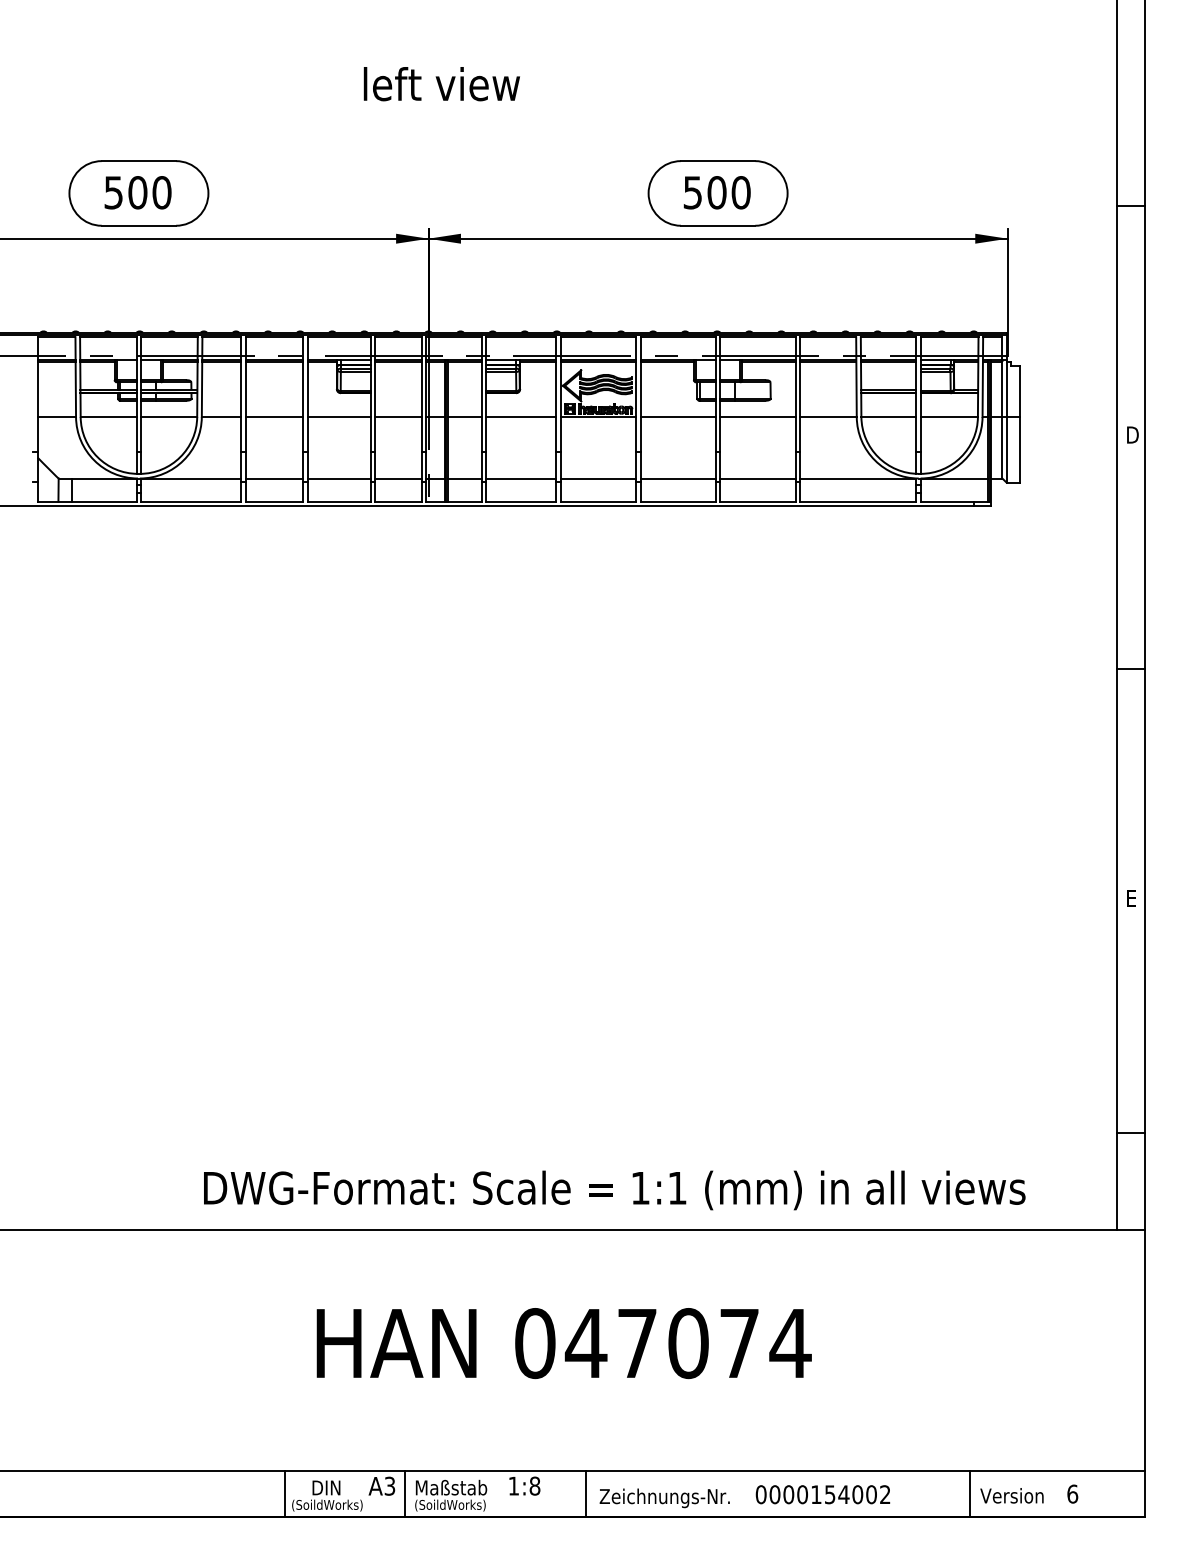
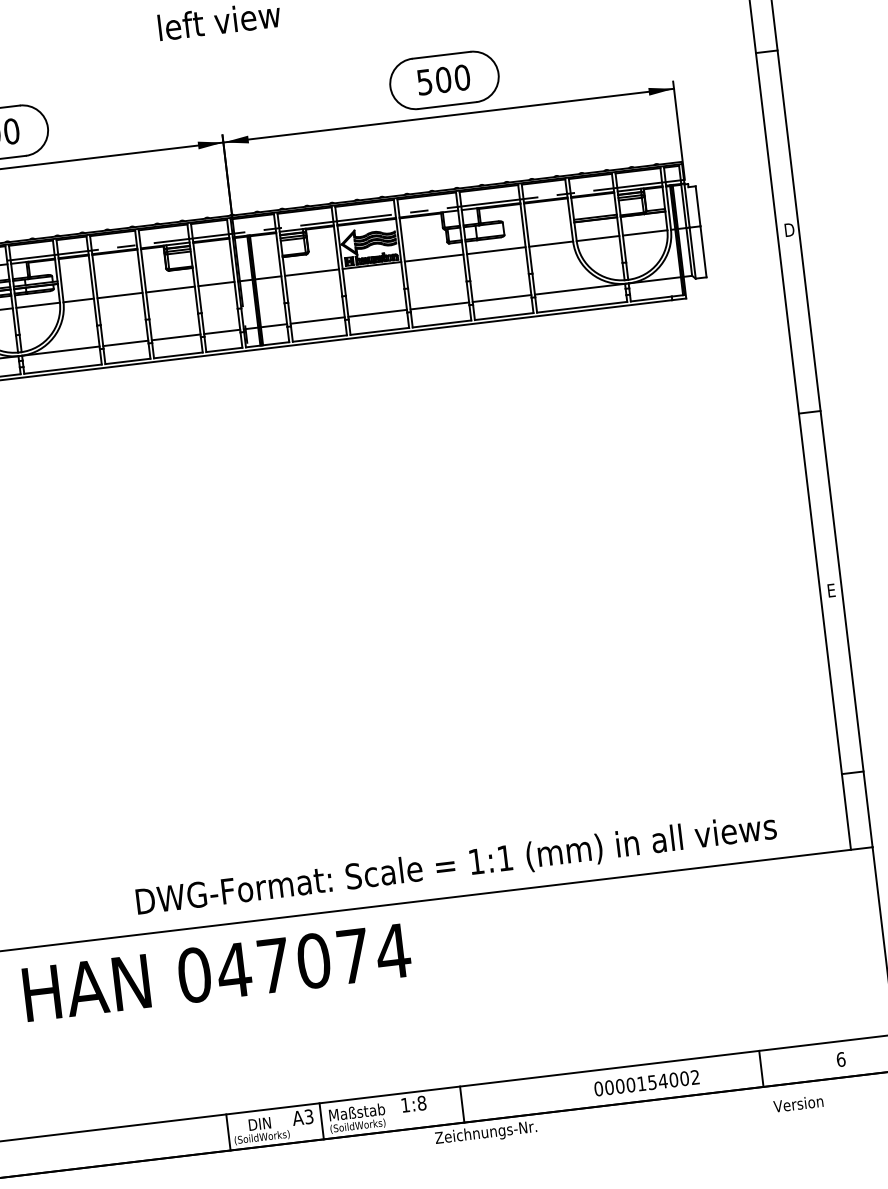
text: (563, 1343) -> (216, 972), moved
text: (1011, 1495) -> (798, 1103), moved
text: (664, 1498) -> (485, 1133), moved

